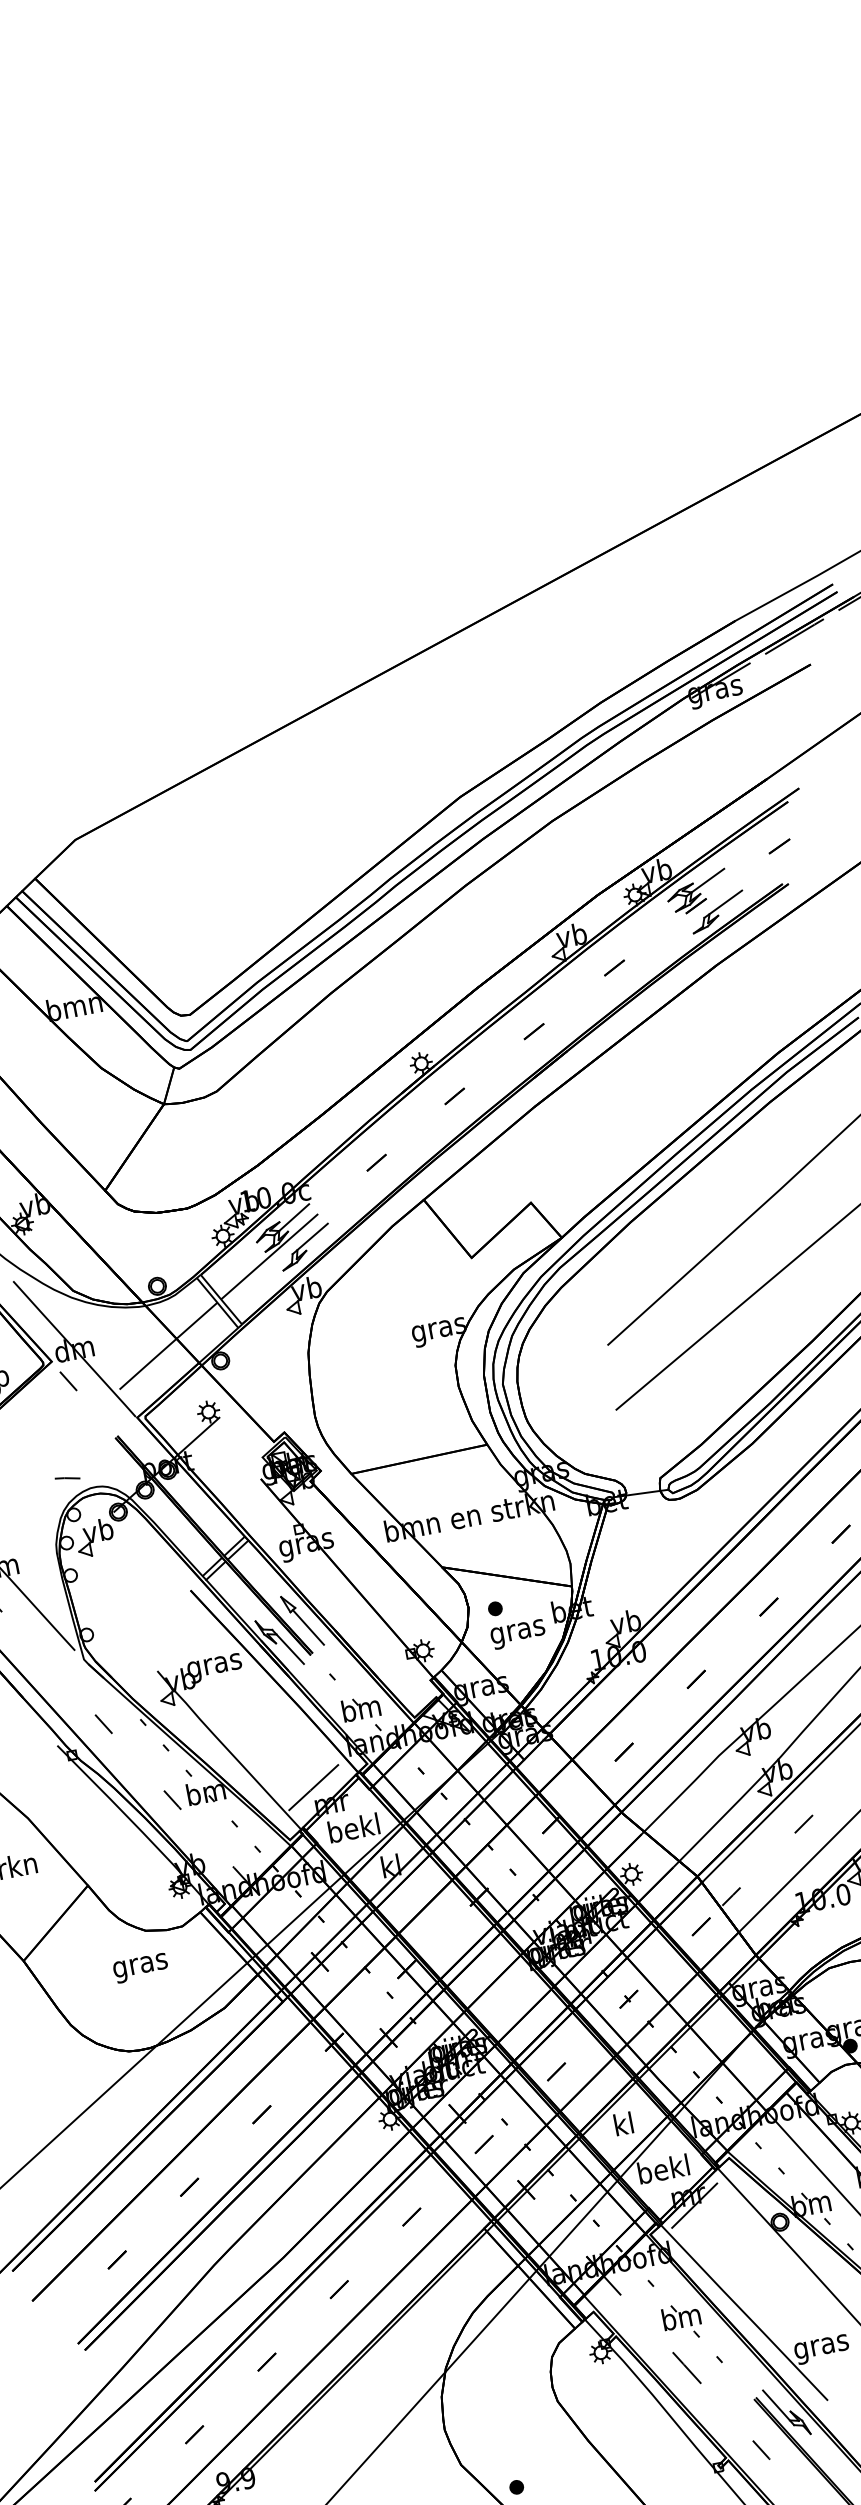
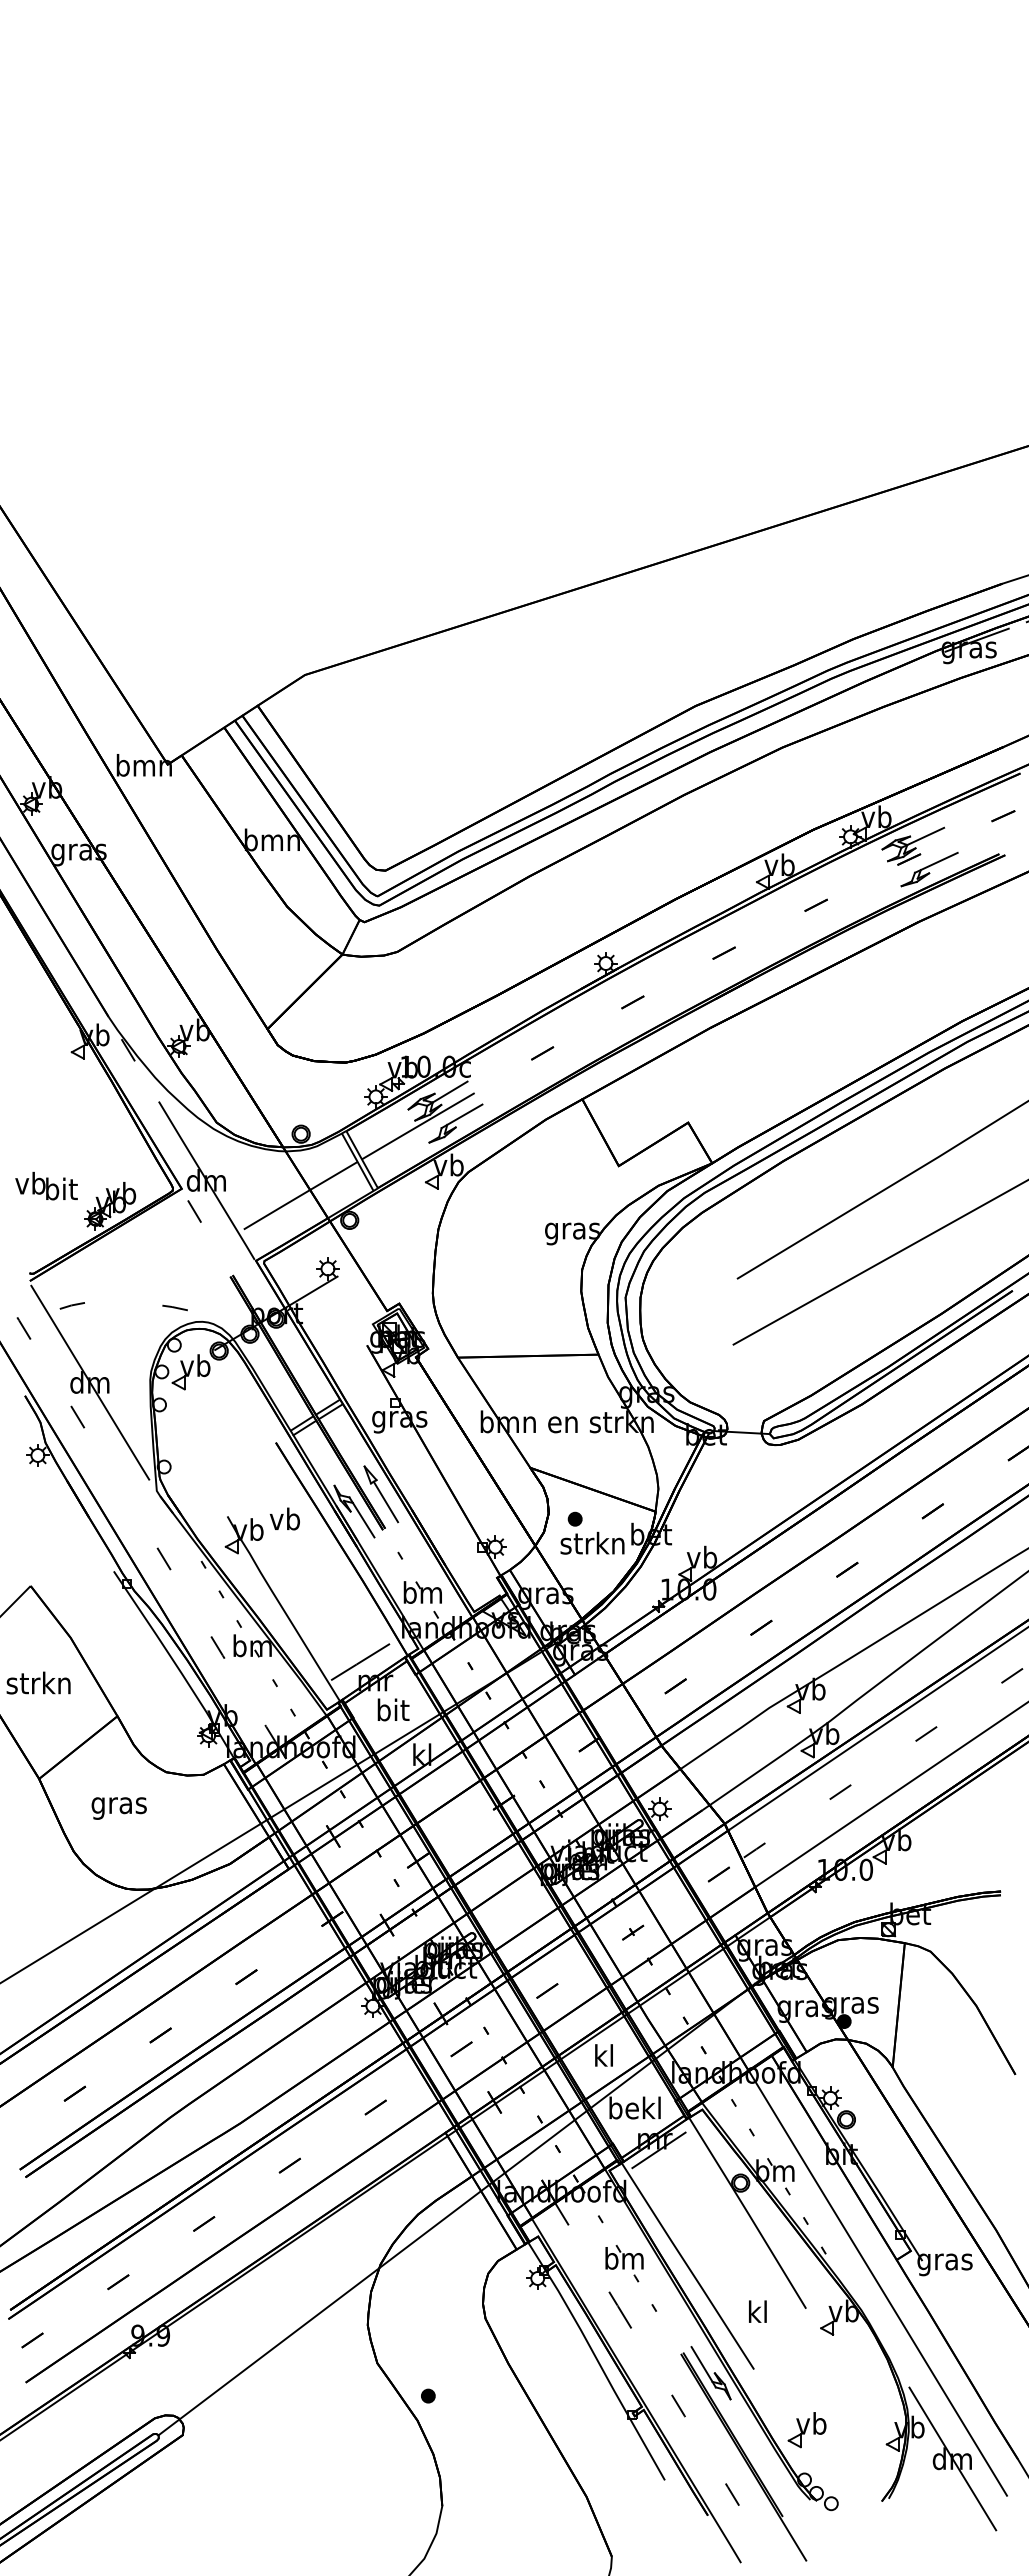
text: (517, 1631) -> (592, 1545), gras -> strkn
text: (213, 1665) -> (284, 1521), gras -> vb
text: (353, 1827) -> (392, 1709), bekl -> bit
text: (140, 1968) -> (118, 1808), moved
text: (820, 2346) -> (757, 2314), gras -> kl

